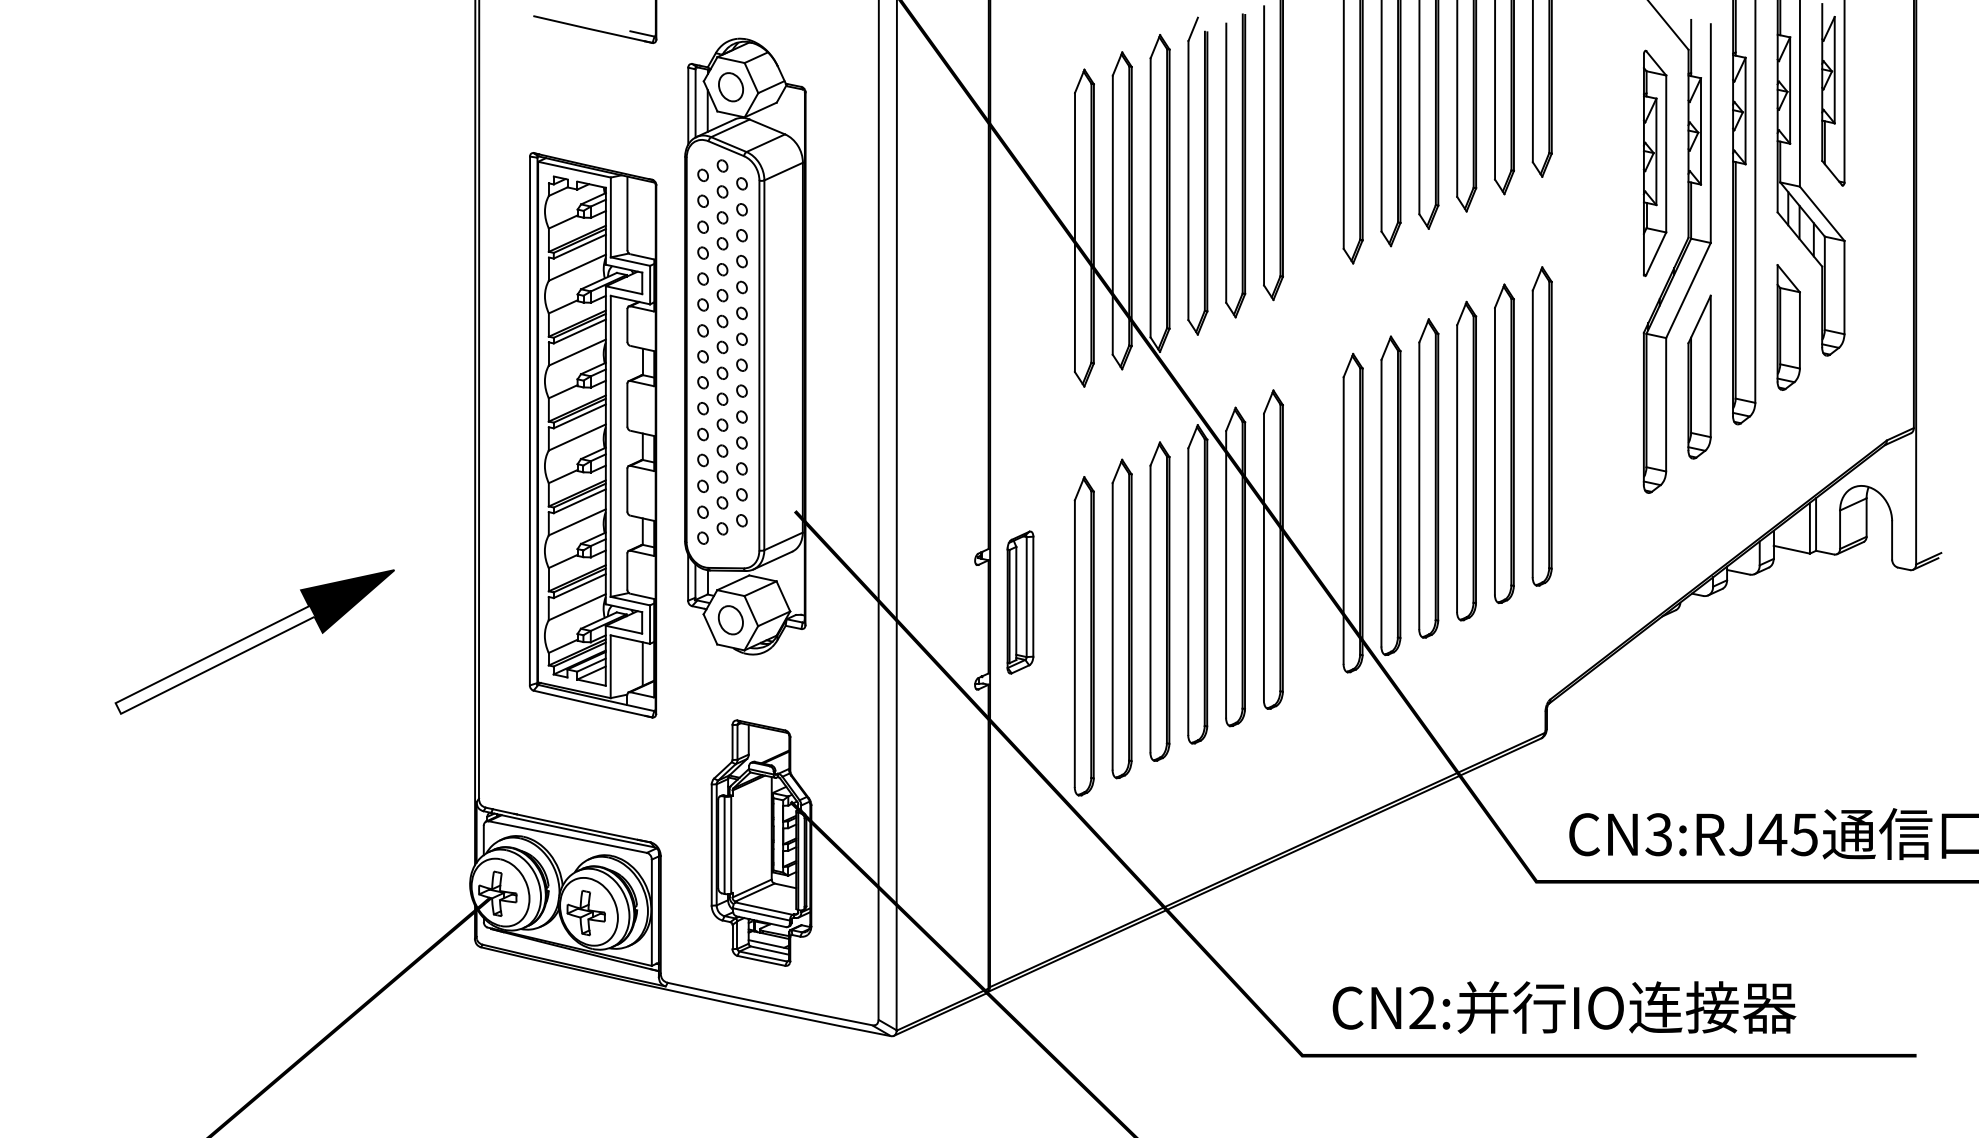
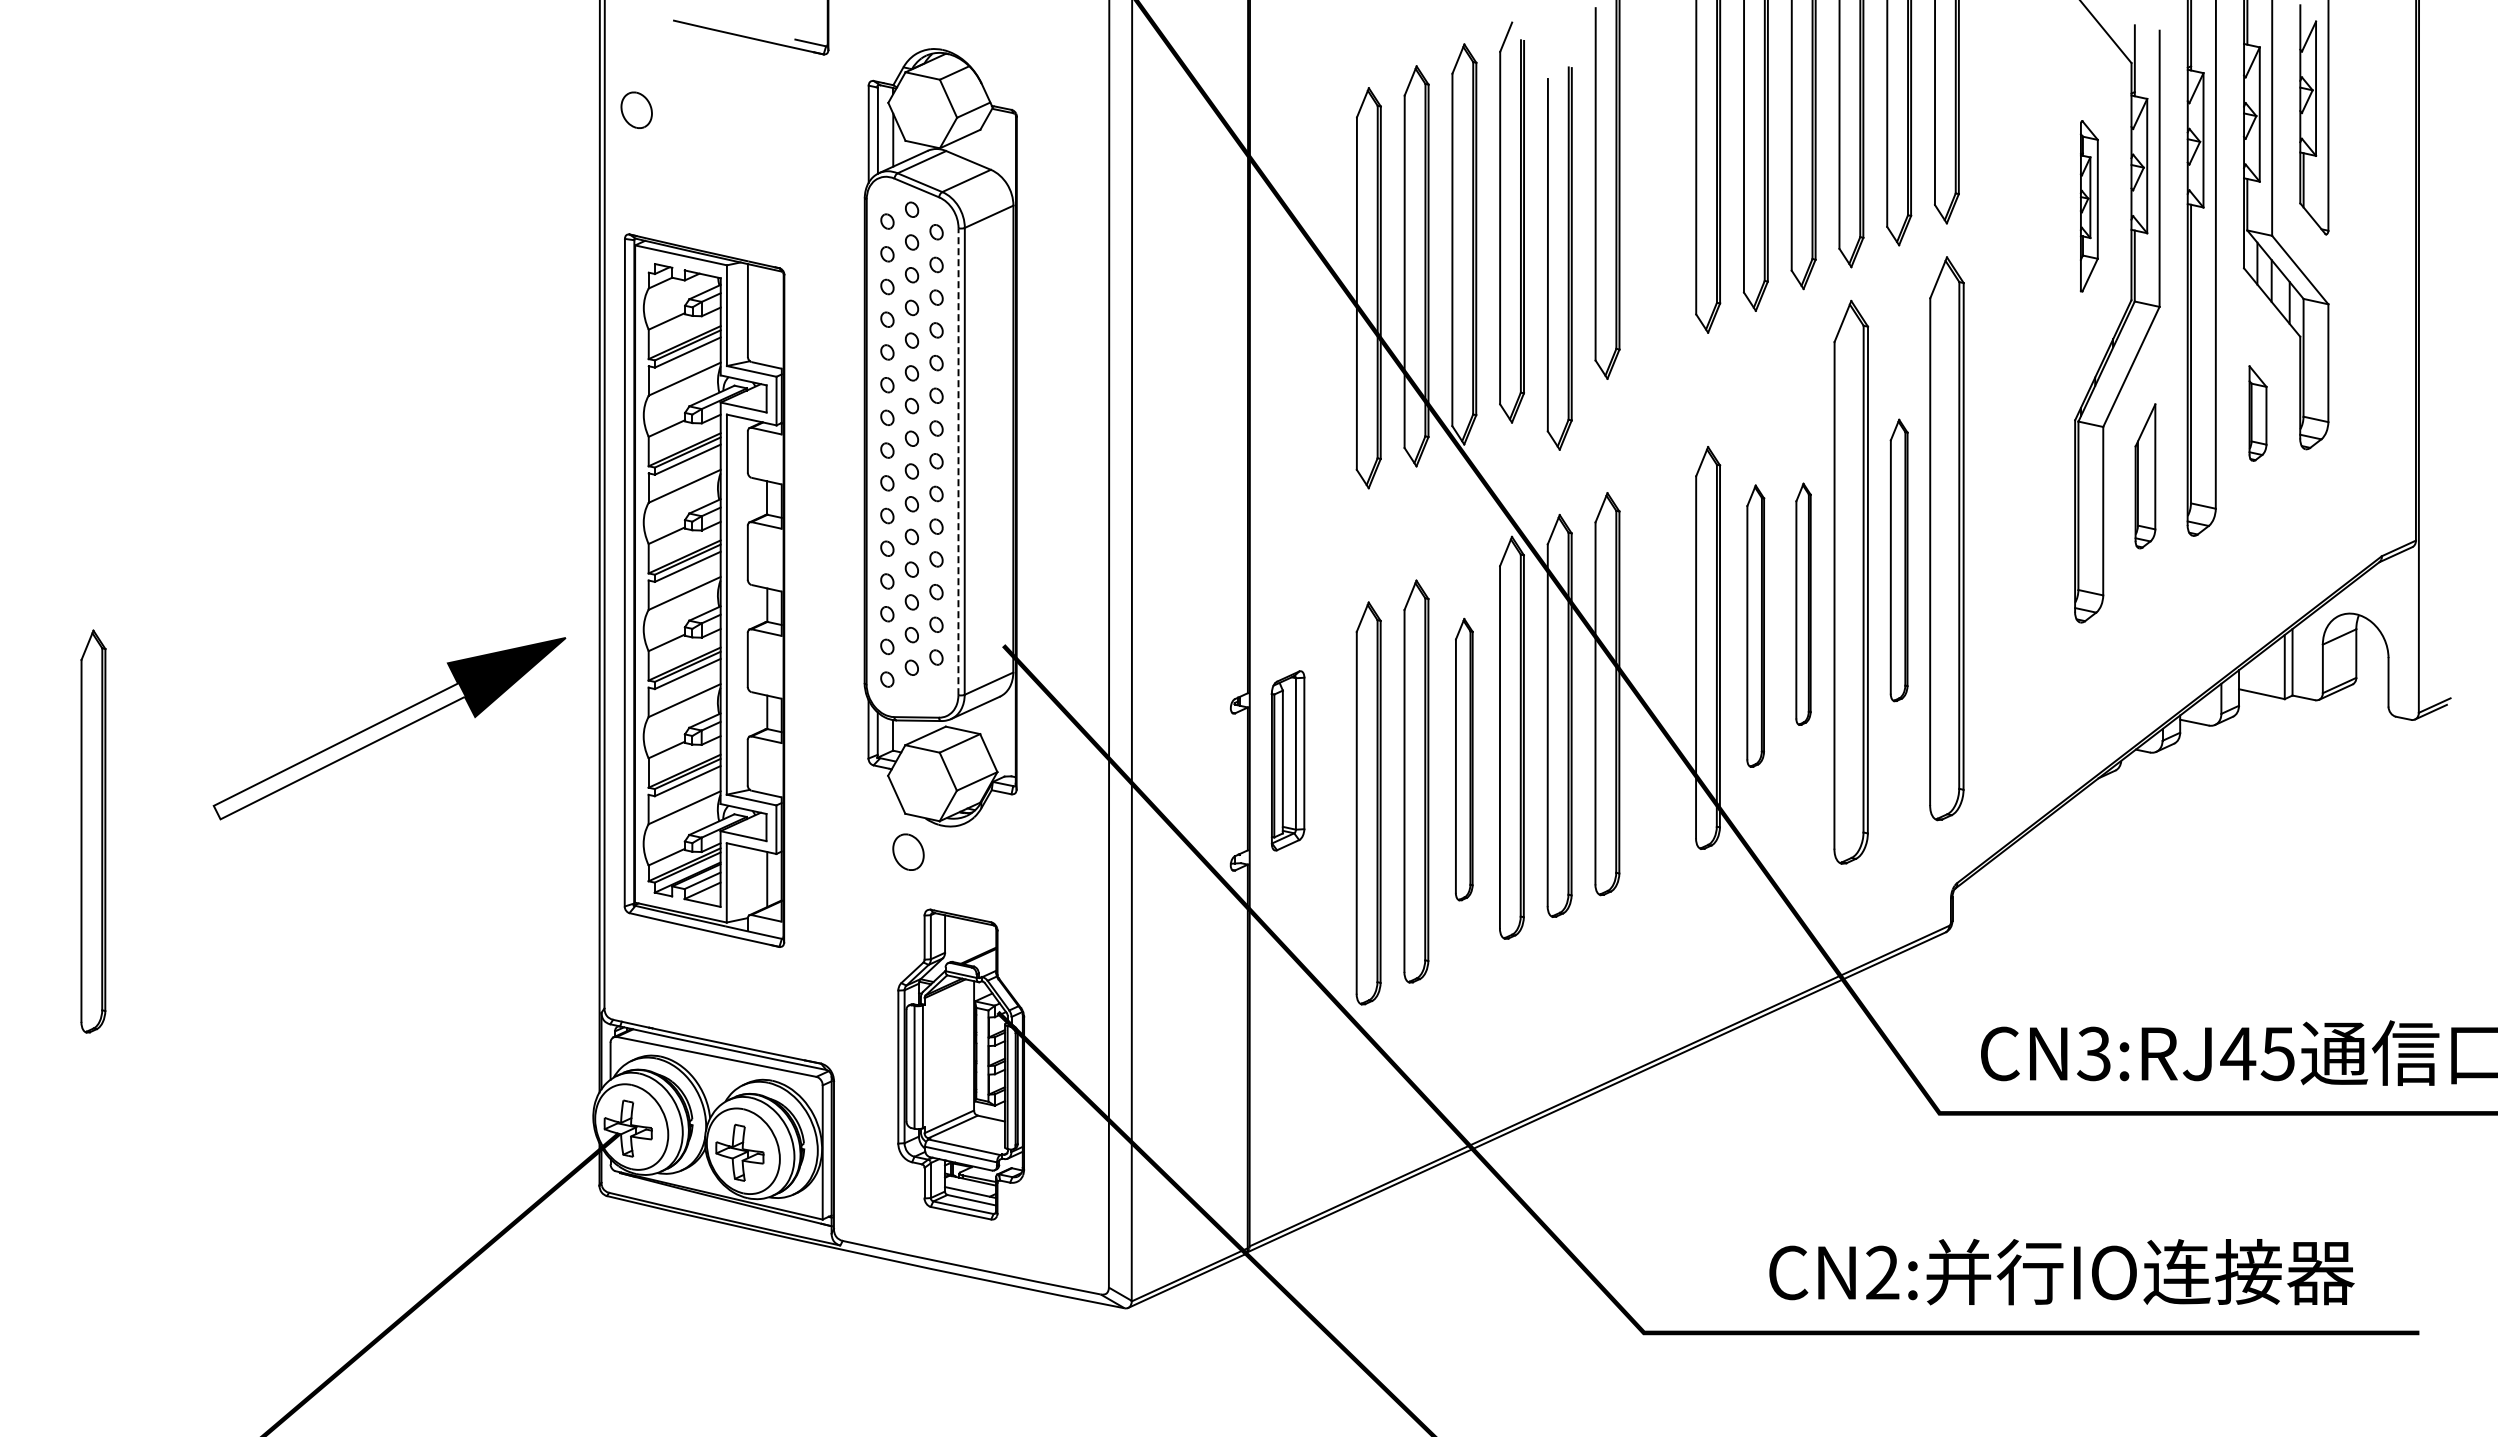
part: (730, 86) -> (636, 109), moved
part: (1655, 163) -> (2089, 206), size x0.6
part: (1241, 165) -> (1567, 258), moved
part: (1788, 327) -> (2257, 413), size x0.6
line: (759, 365) -> (958, 461), solid -> dashed
part: (1699, 377) -> (2145, 476), size x0.7
part: (1541, 426) -> (1946, 538), size x1.4
part: (593, 435) -> (704, 590), moved
part: (1504, 443) -> (1899, 560), size x0.7
part: (1466, 461) -> (1851, 582), size x1.4
part: (1428, 478) -> (1803, 604), size x0.6
part: (1390, 496) -> (1755, 626), size x0.7
part: (1160, 601) -> (1464, 759), size x0.7
part: (730, 619) -> (908, 851), moved
part: (254, 641) -> (389, 728), moved
part: (74, 658) -> (93, 831), added
text: (1564, 1007) -> (2061, 1272), moved

